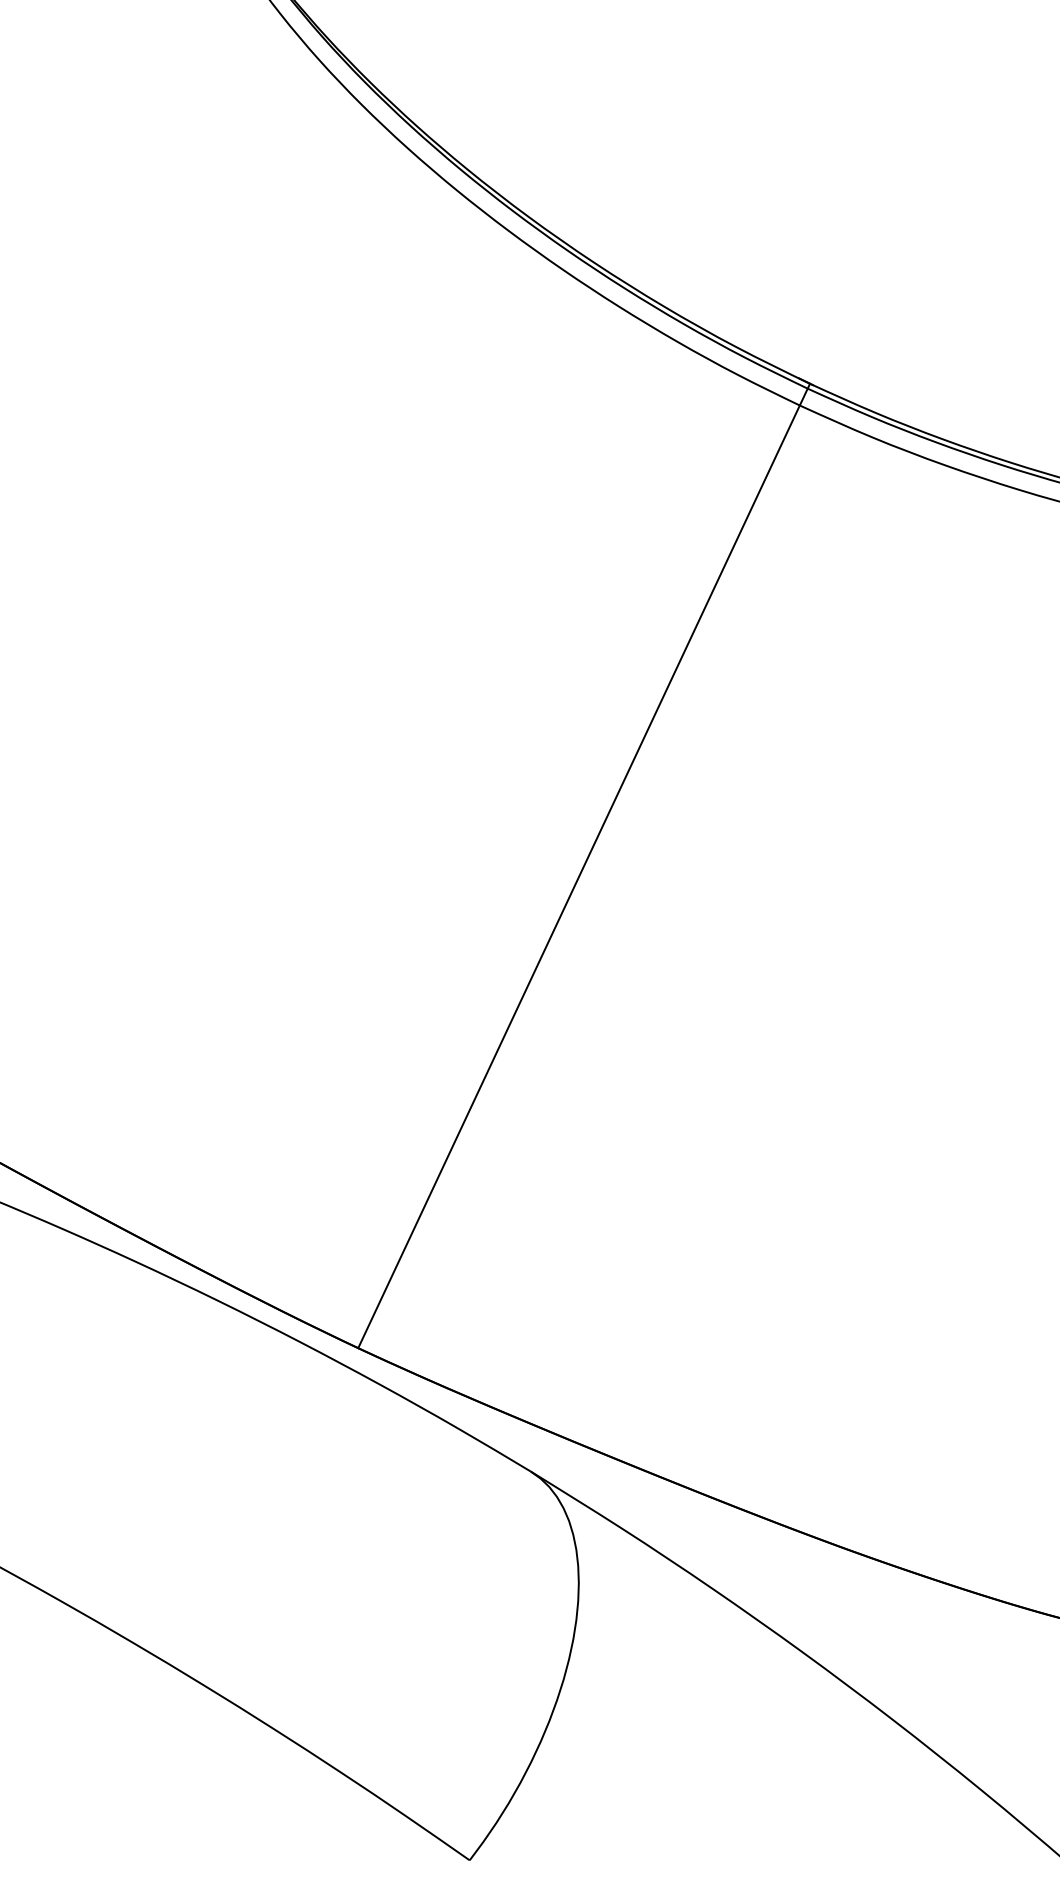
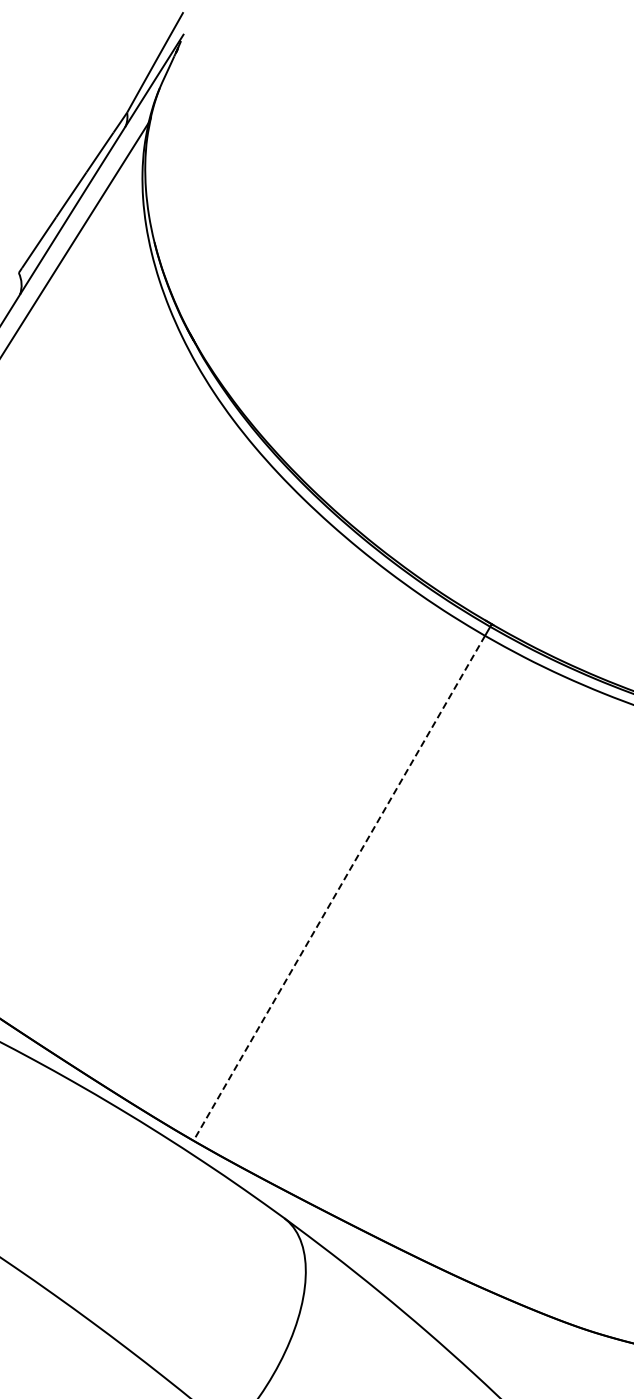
line: (579, 877) -> (339, 888), solid -> dashed

